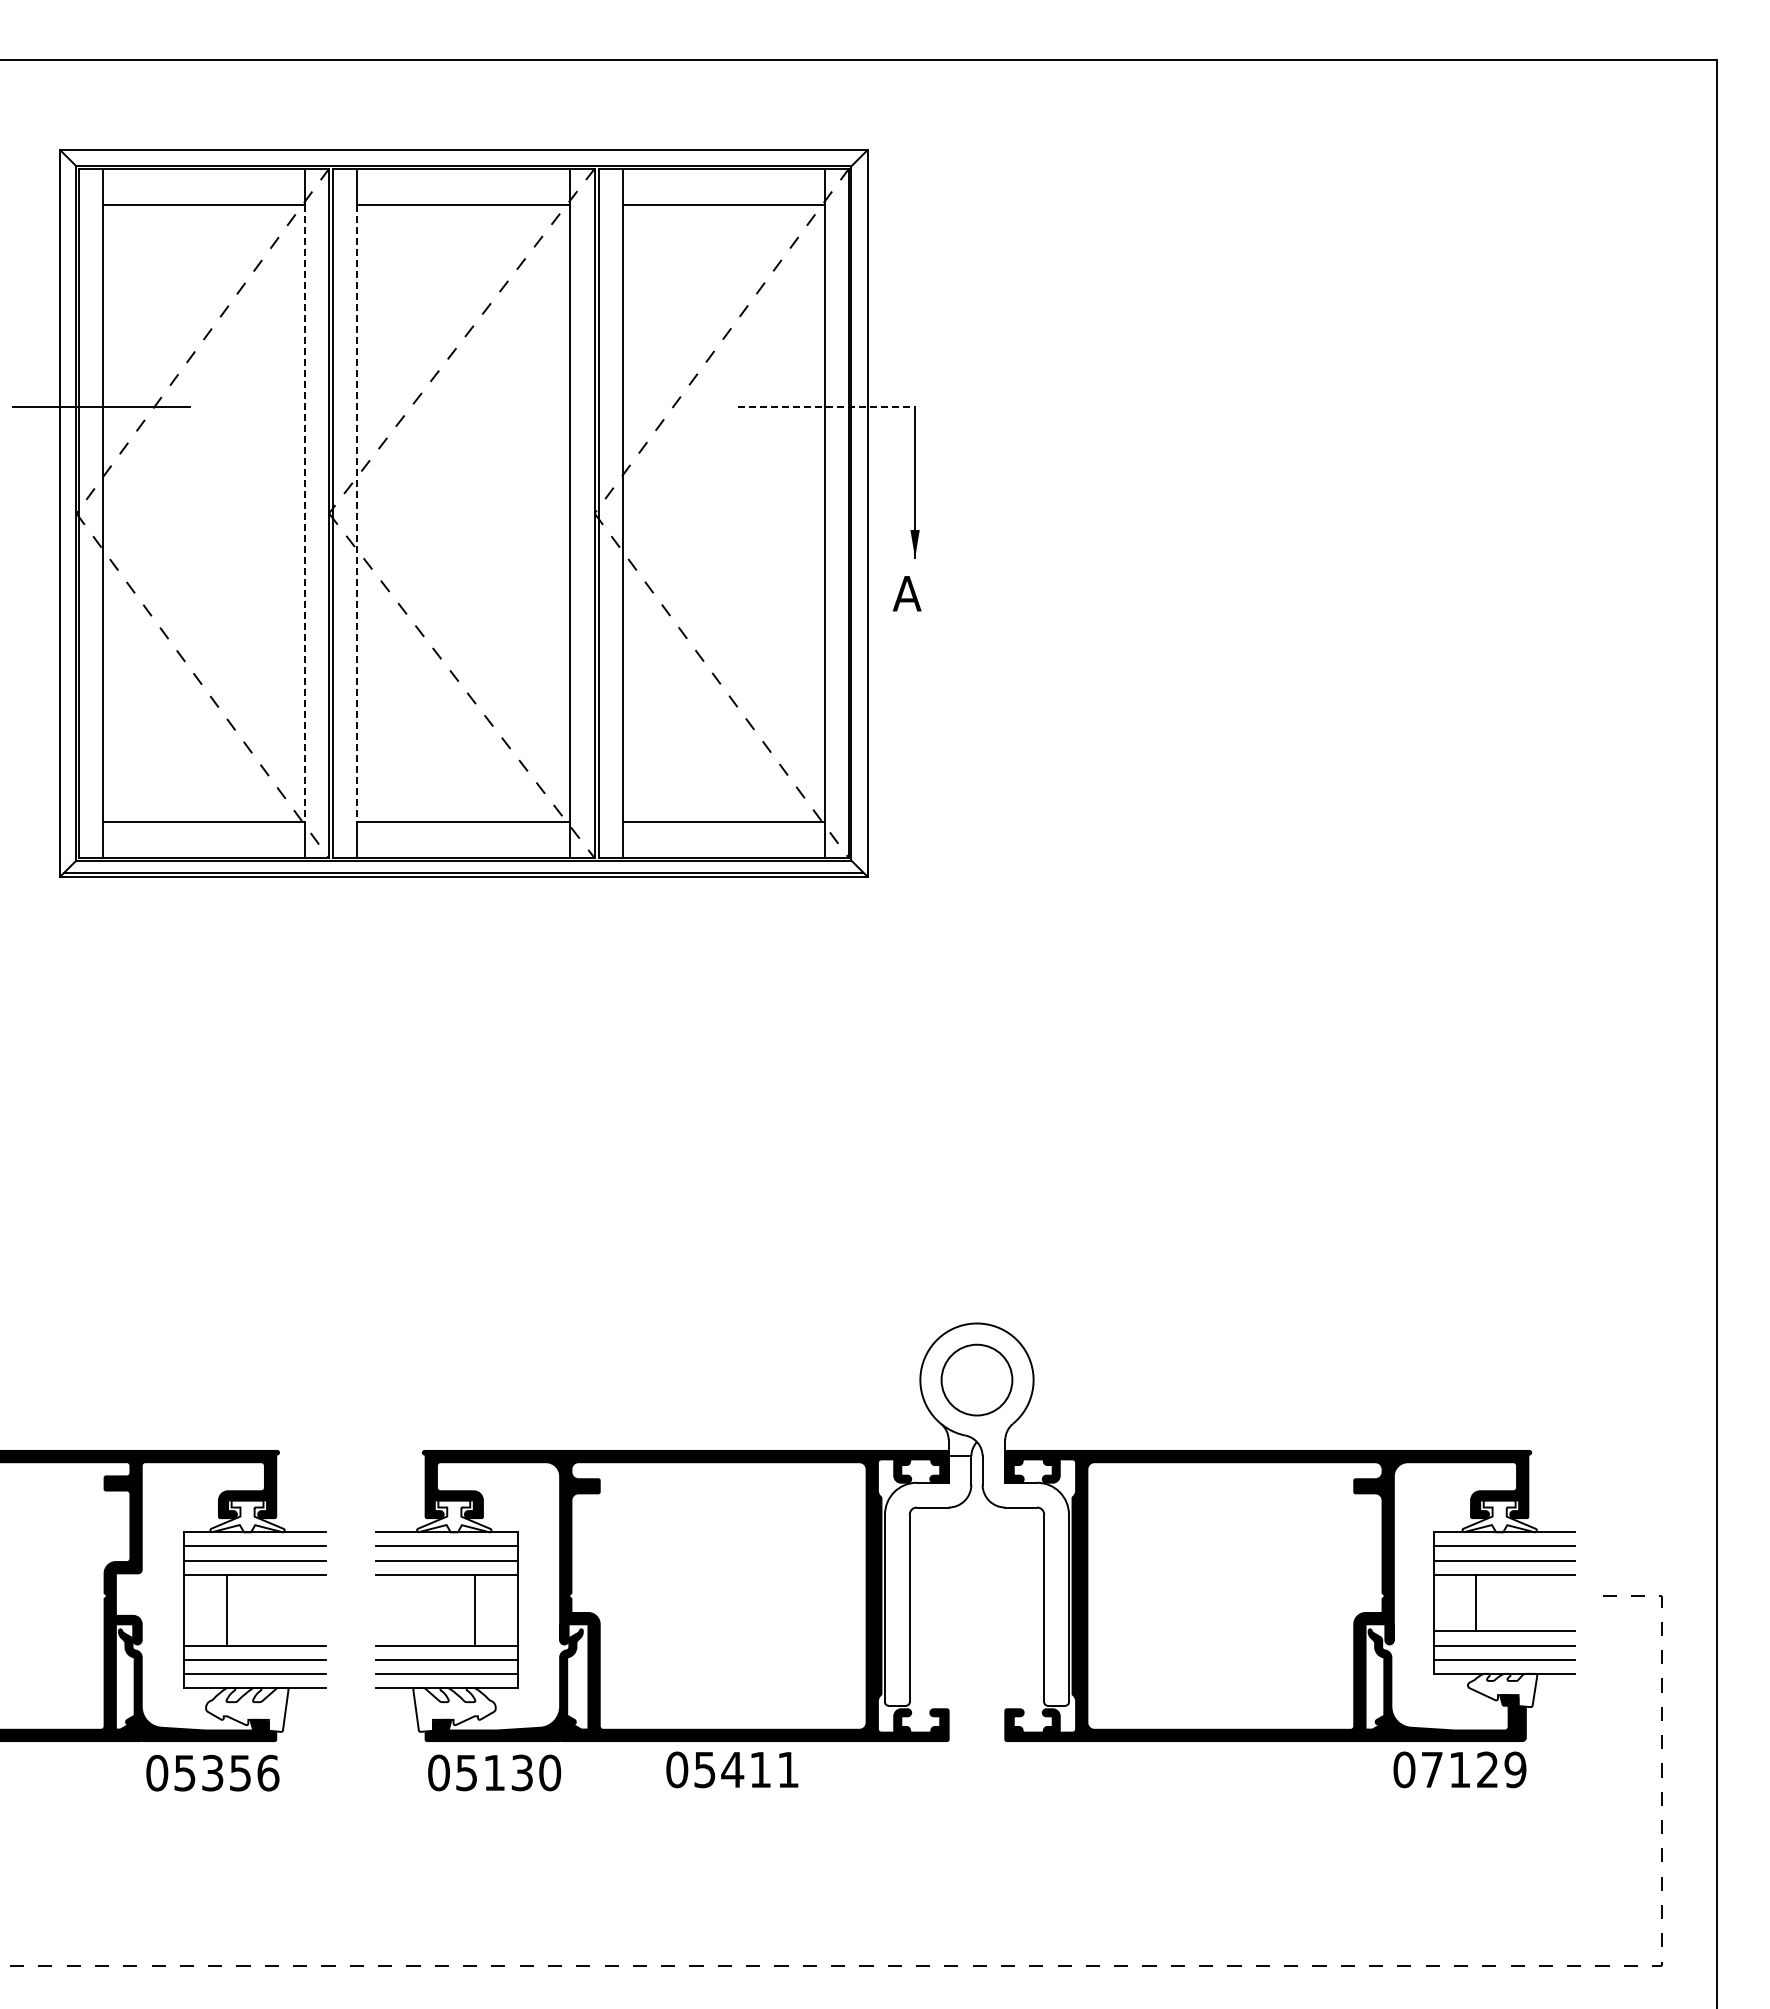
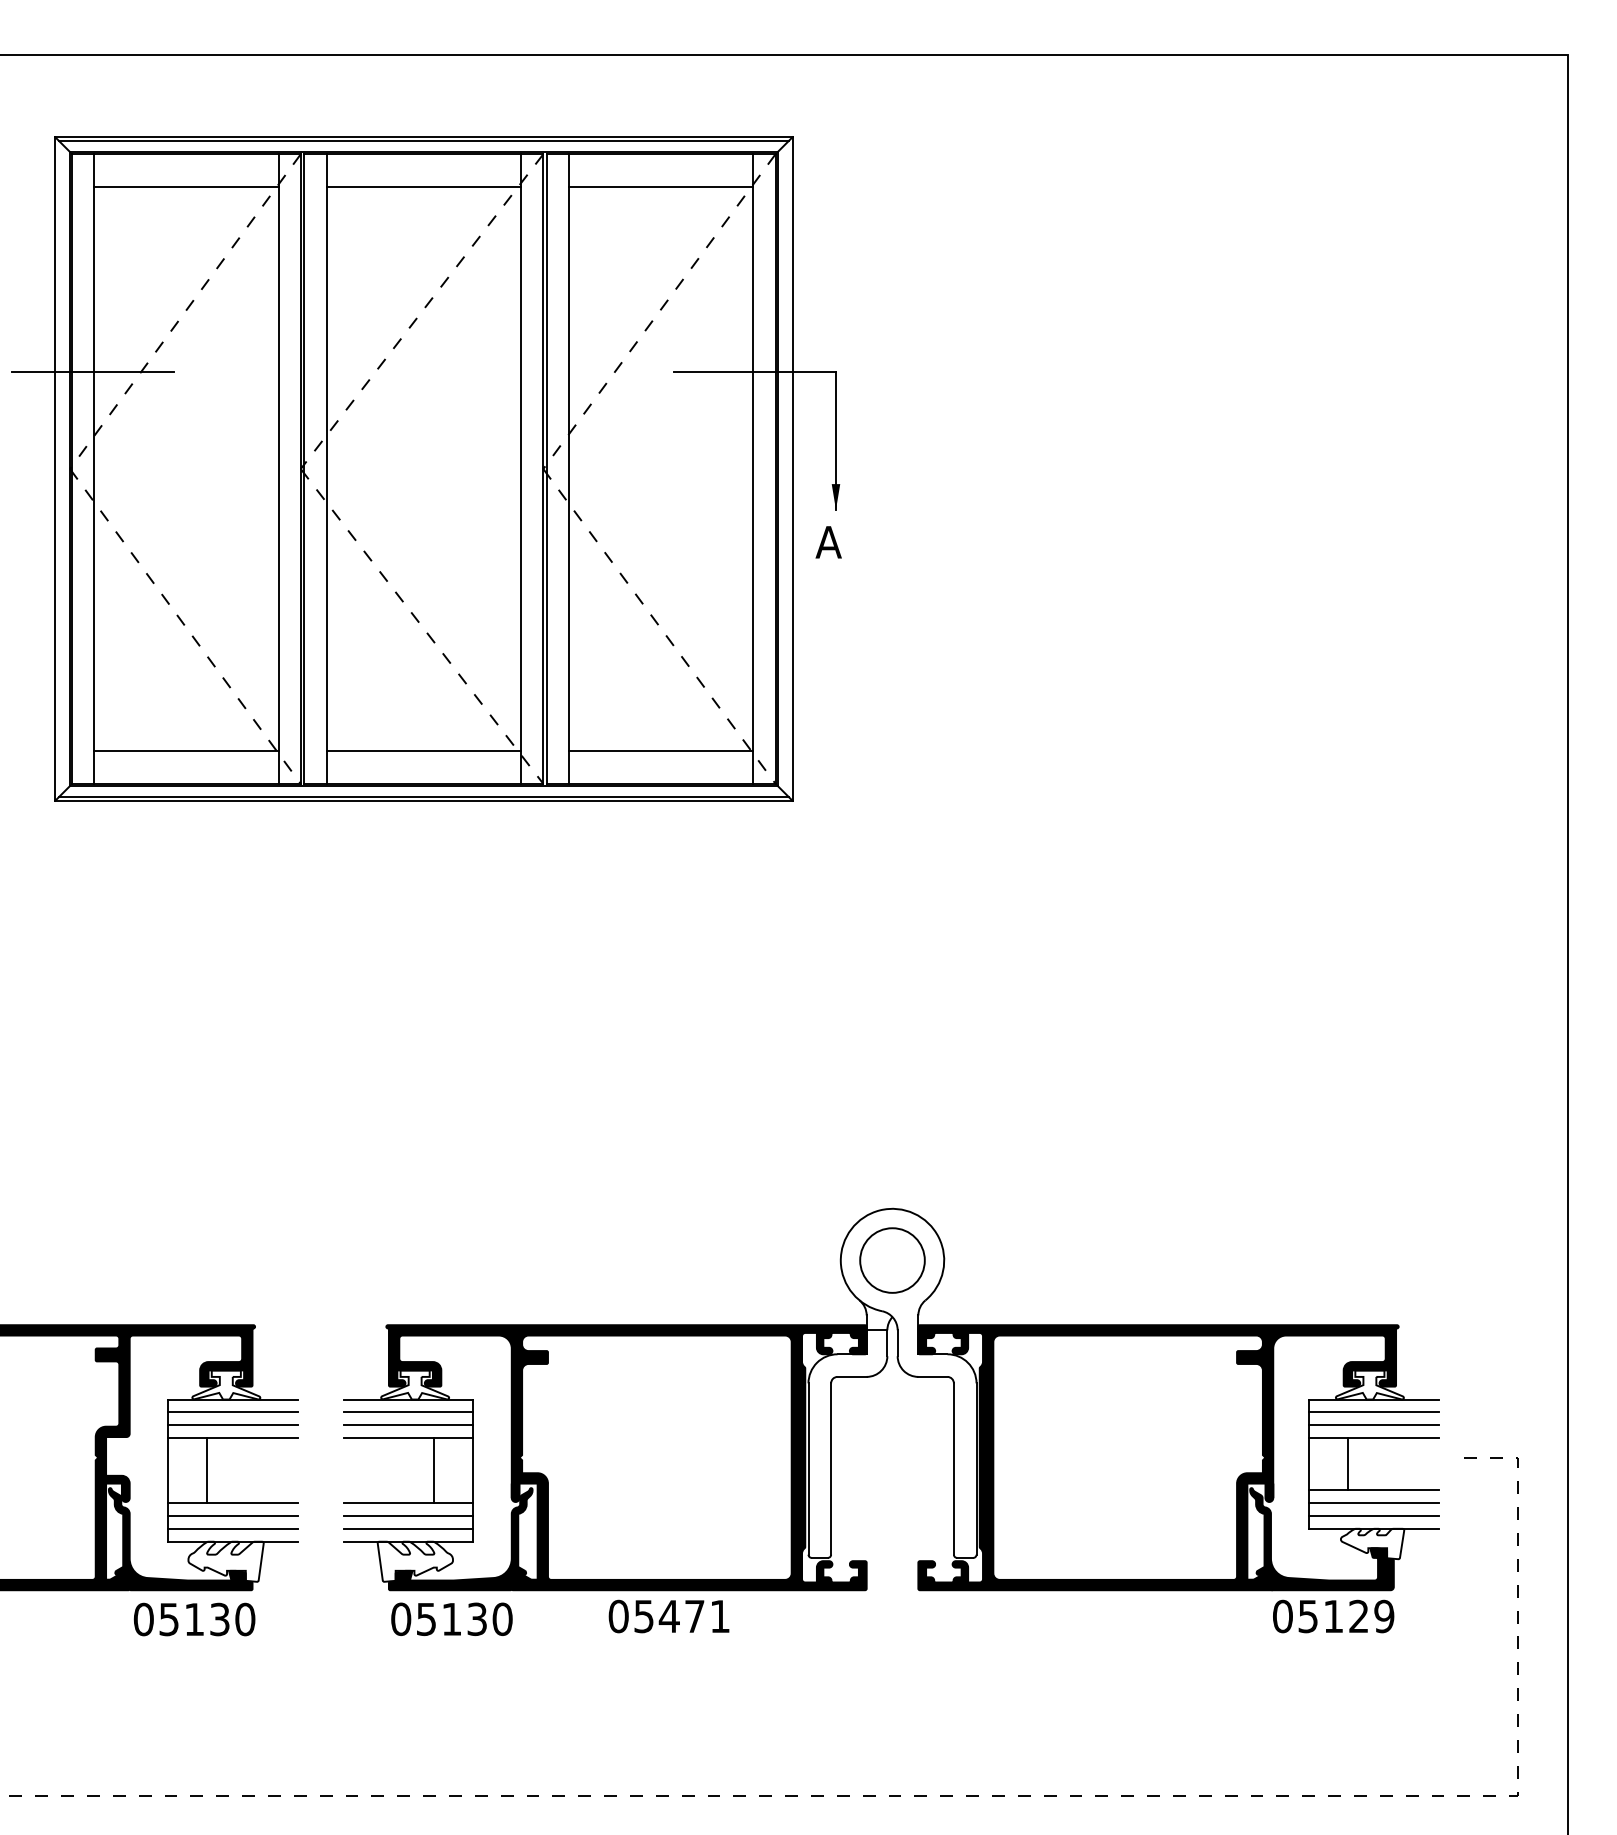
line: (463, 154) -> (423, 141), added
line: (826, 406) -> (755, 371), dashed -> solid
line: (304, 513) -> (278, 469), dashed -> solid
line: (357, 513) -> (326, 469), dashed -> solid
text: (760, 1769) -> (694, 1616), 05411 -> 05471
text: (1431, 1770) -> (1307, 1617), 07129 -> 05129
text: (240, 1772) -> (219, 1618), 05356 -> 05130

